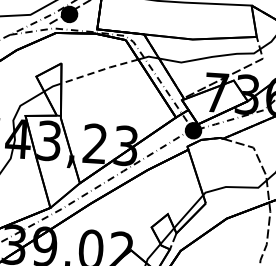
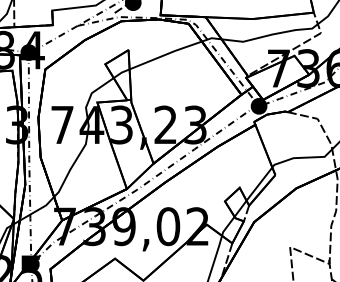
line: (100, 70) -> (166, 54), dashed -> solid

